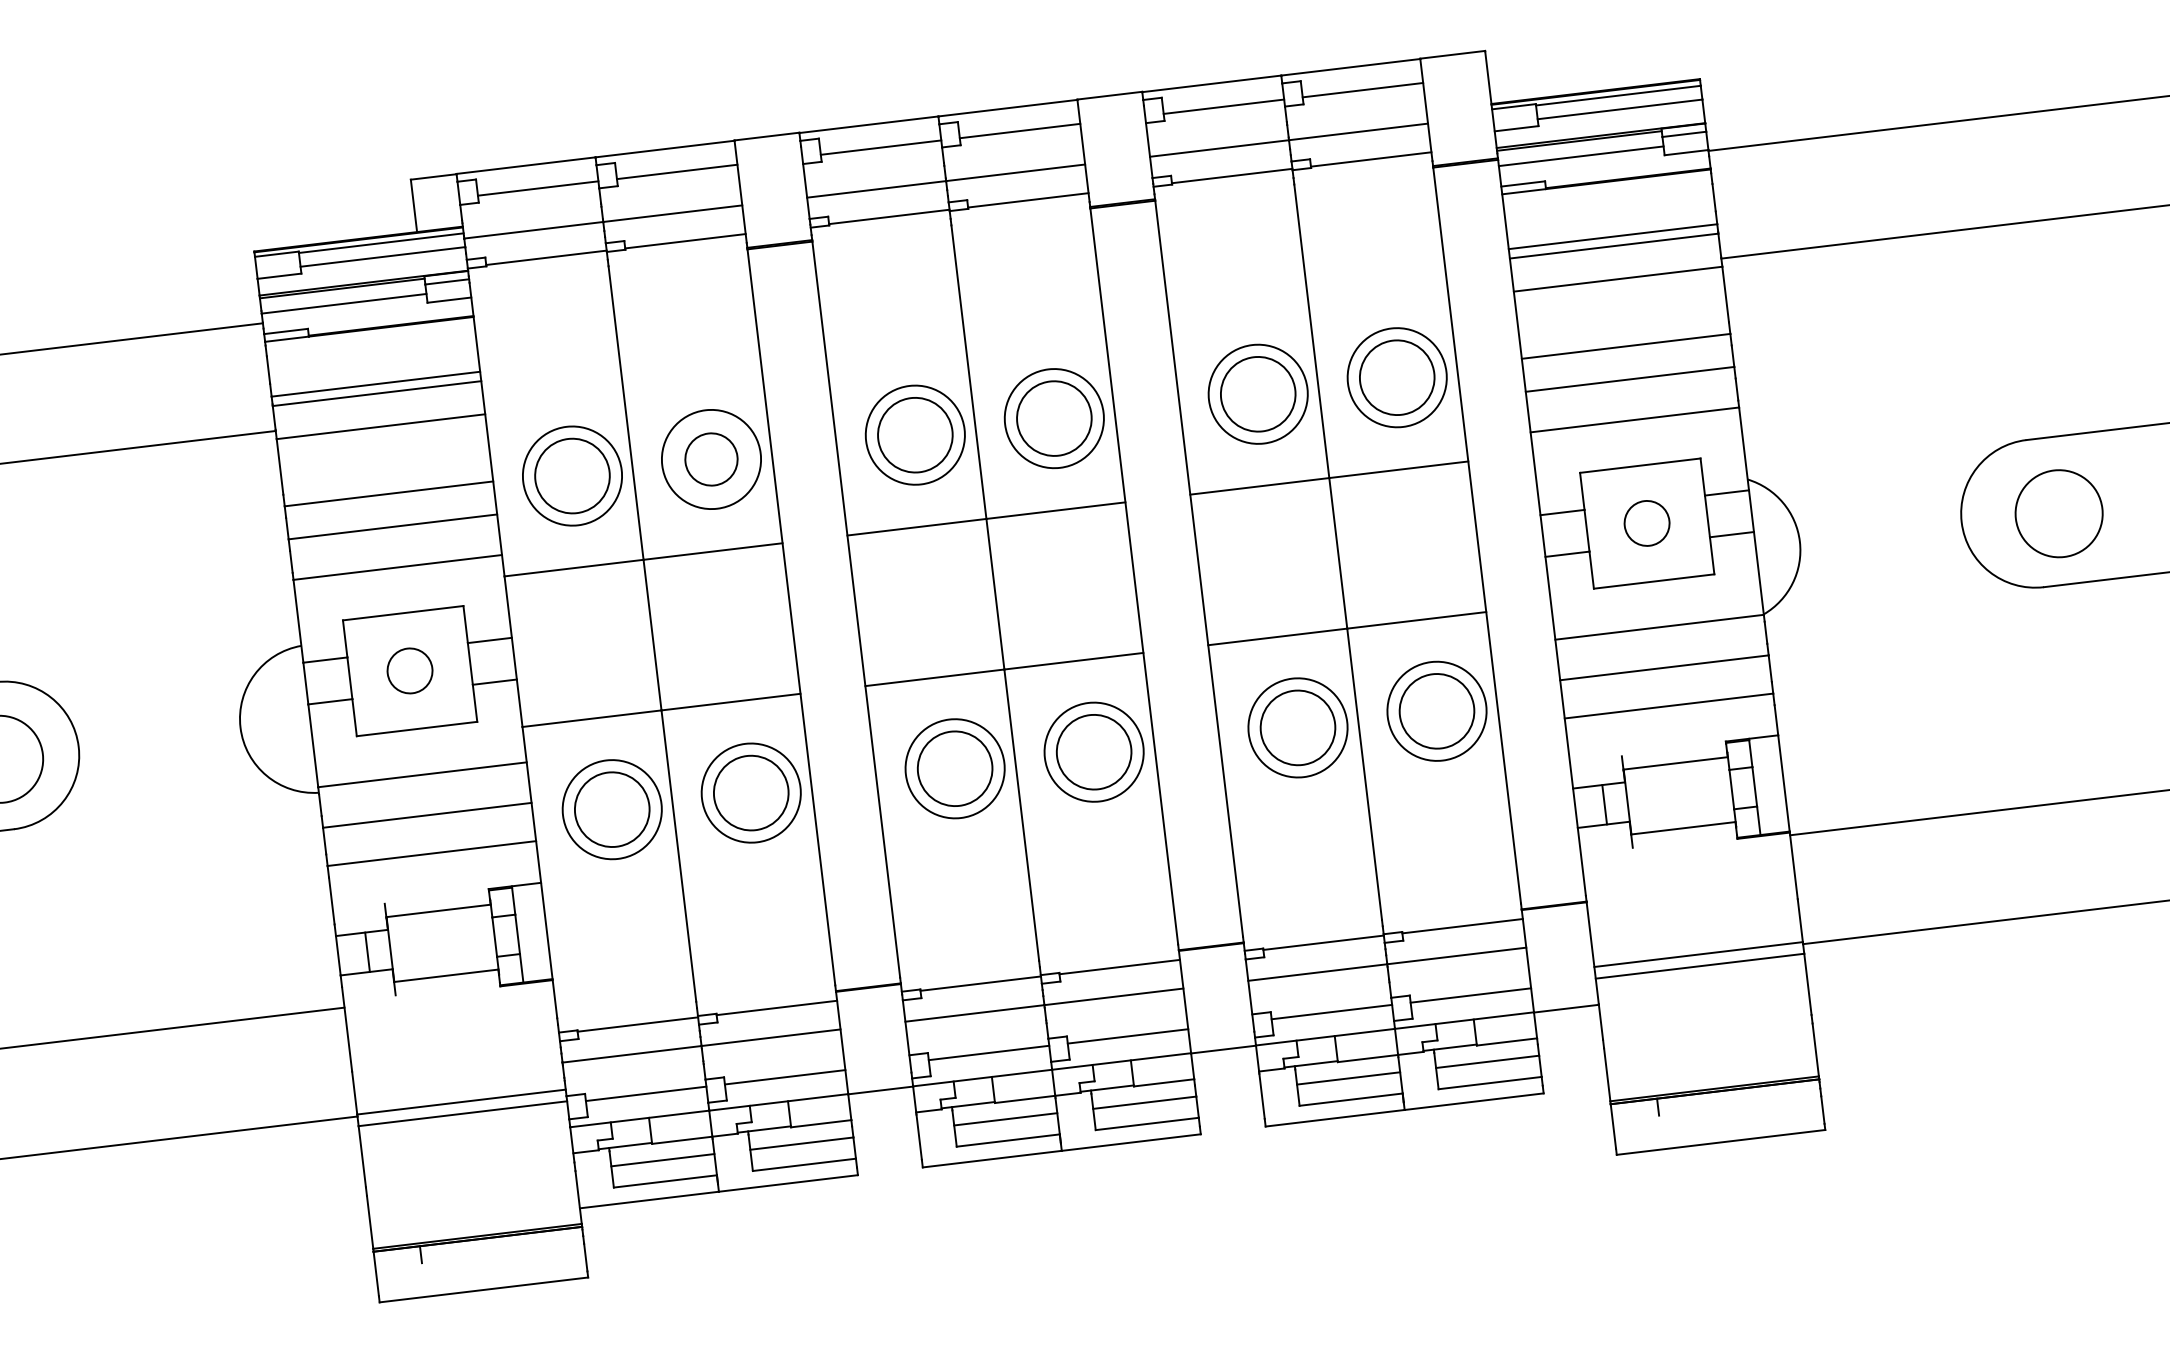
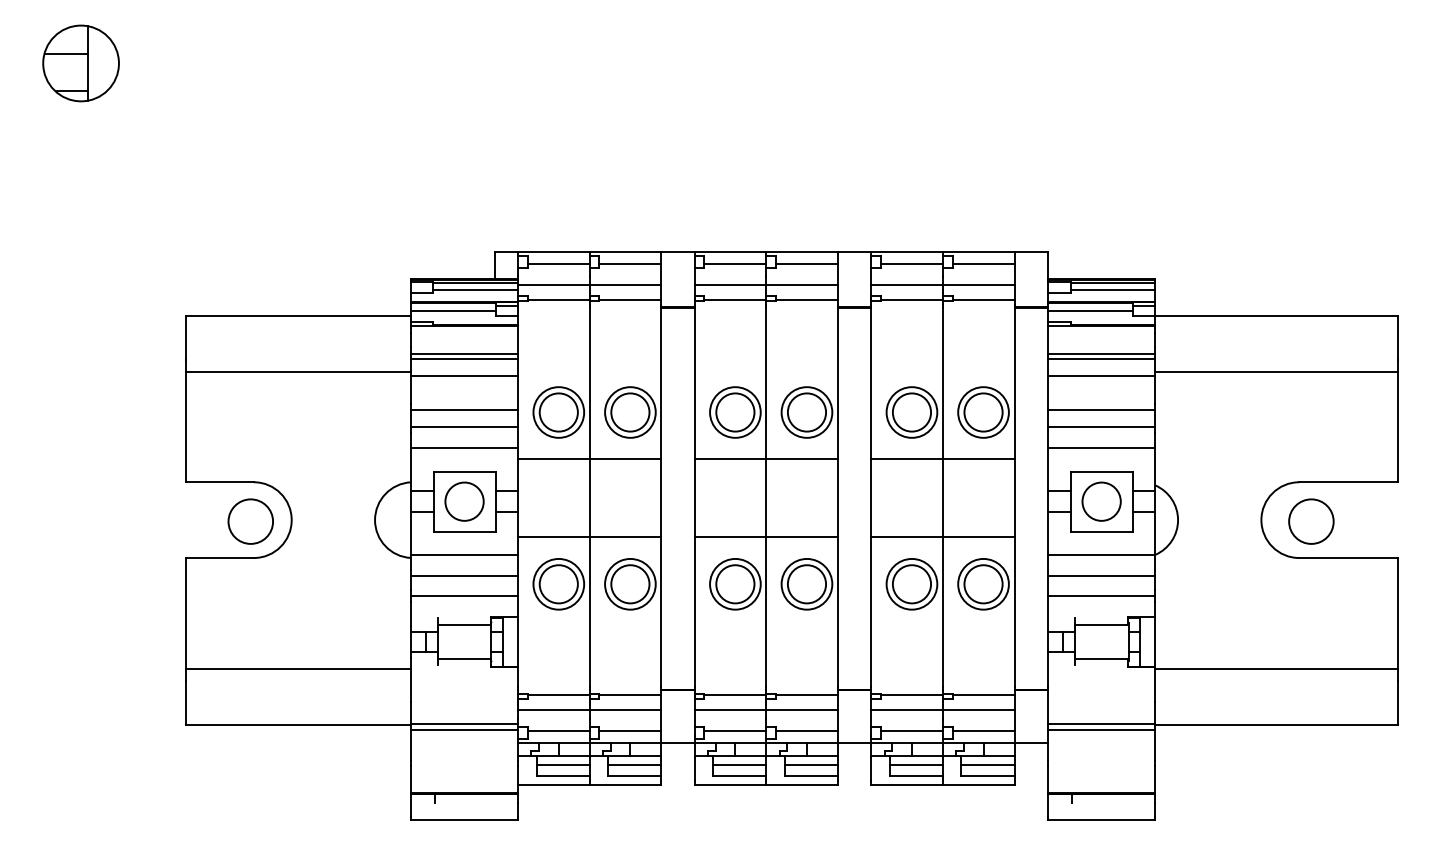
circle: (711, 459) -> (630, 412), size x1.43
circle: (1646, 523) -> (1101, 501), size x1.67
circle: (409, 670) -> (464, 501), size x1.67

